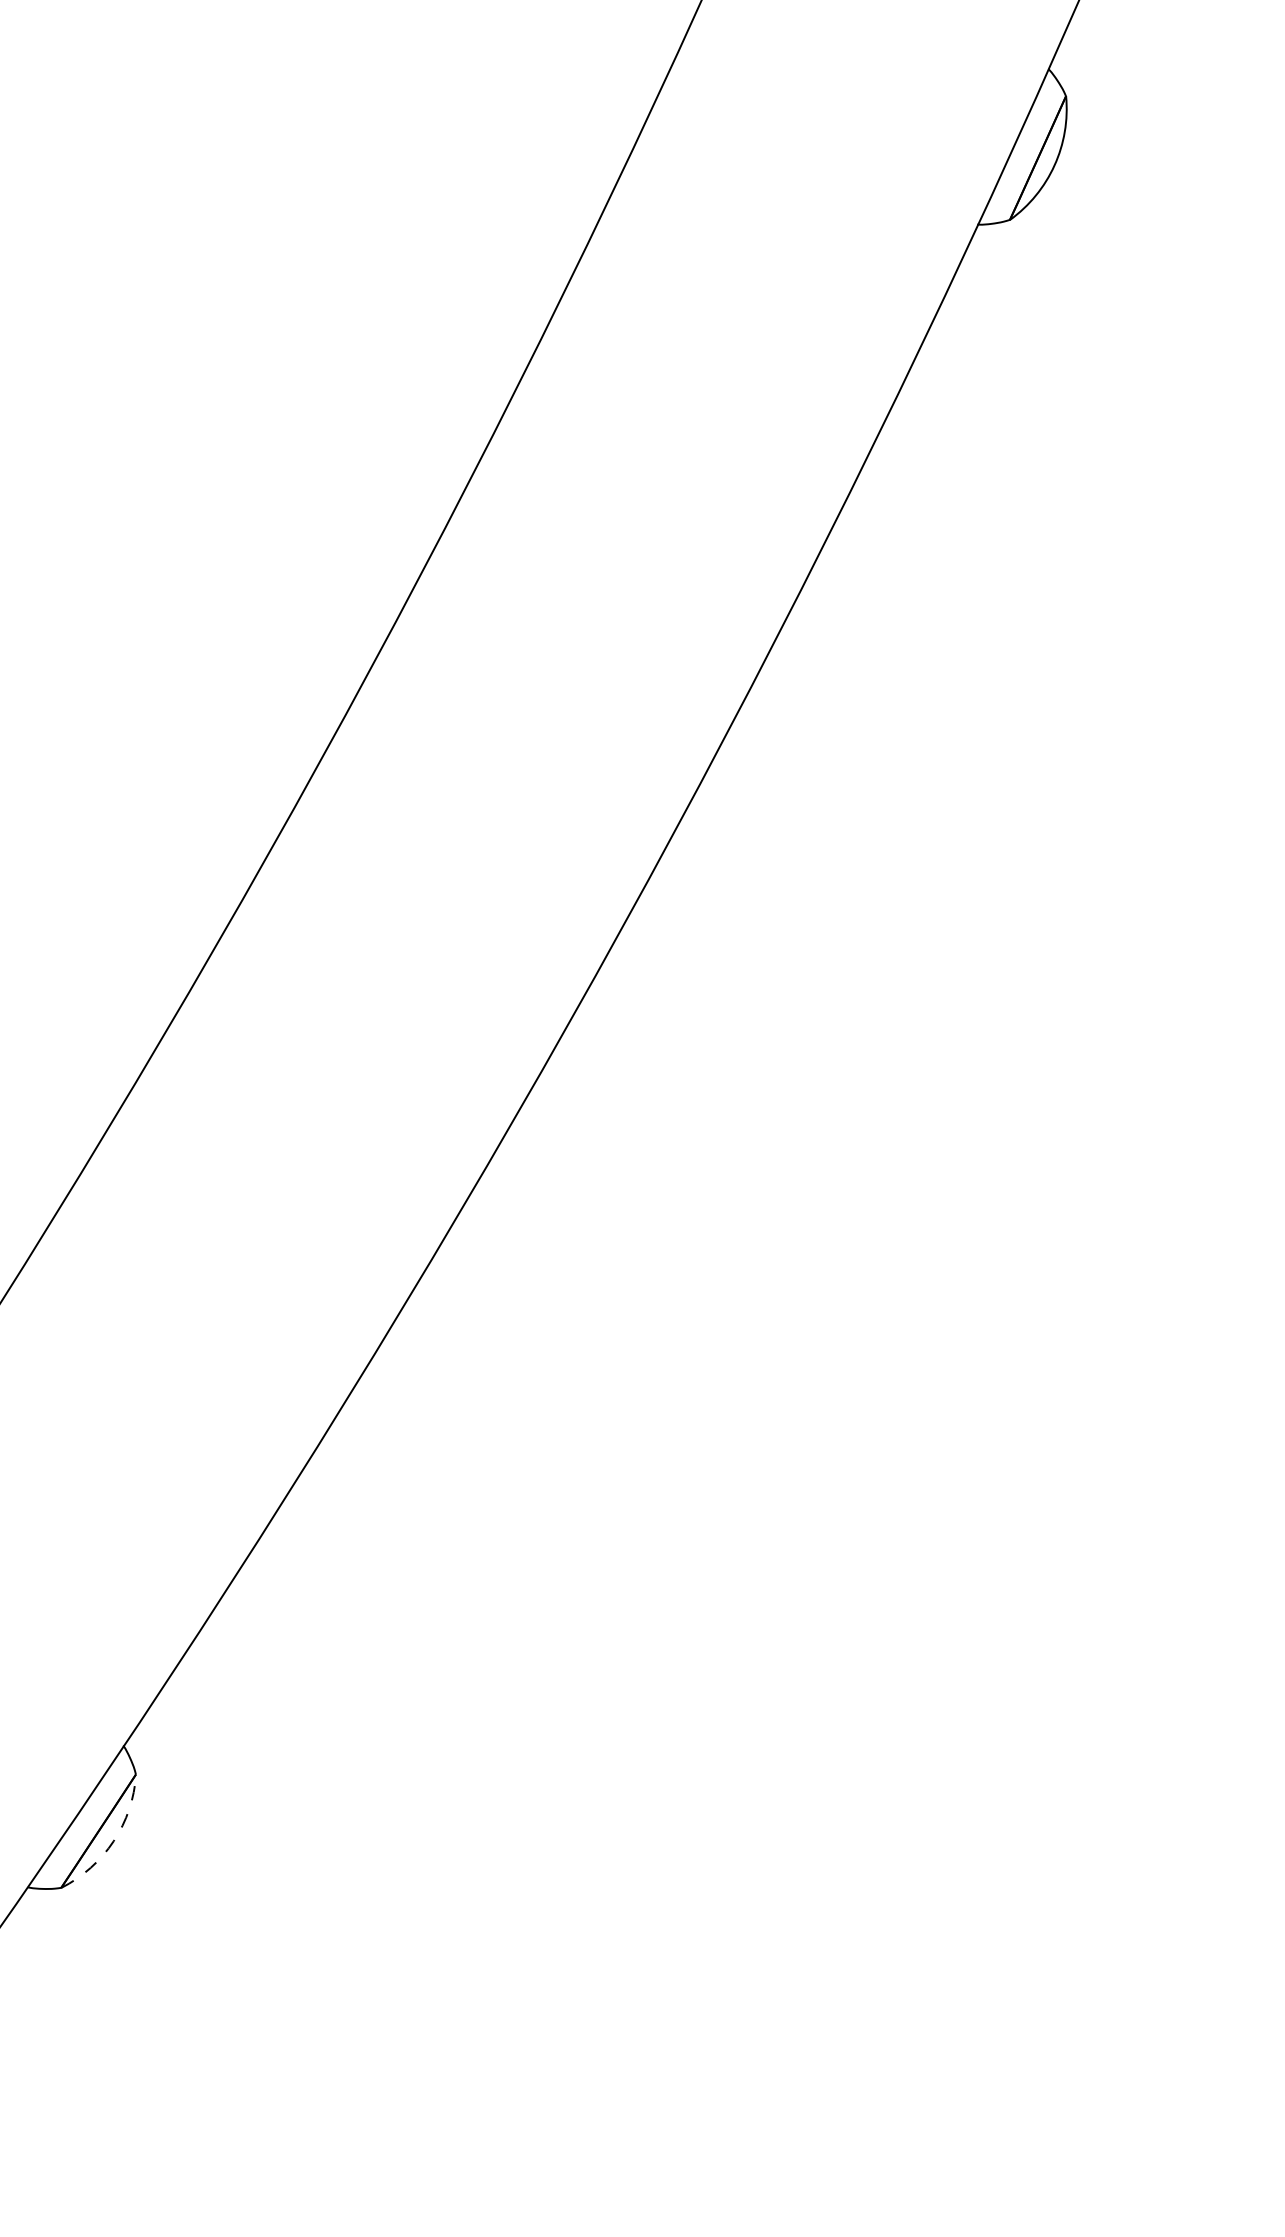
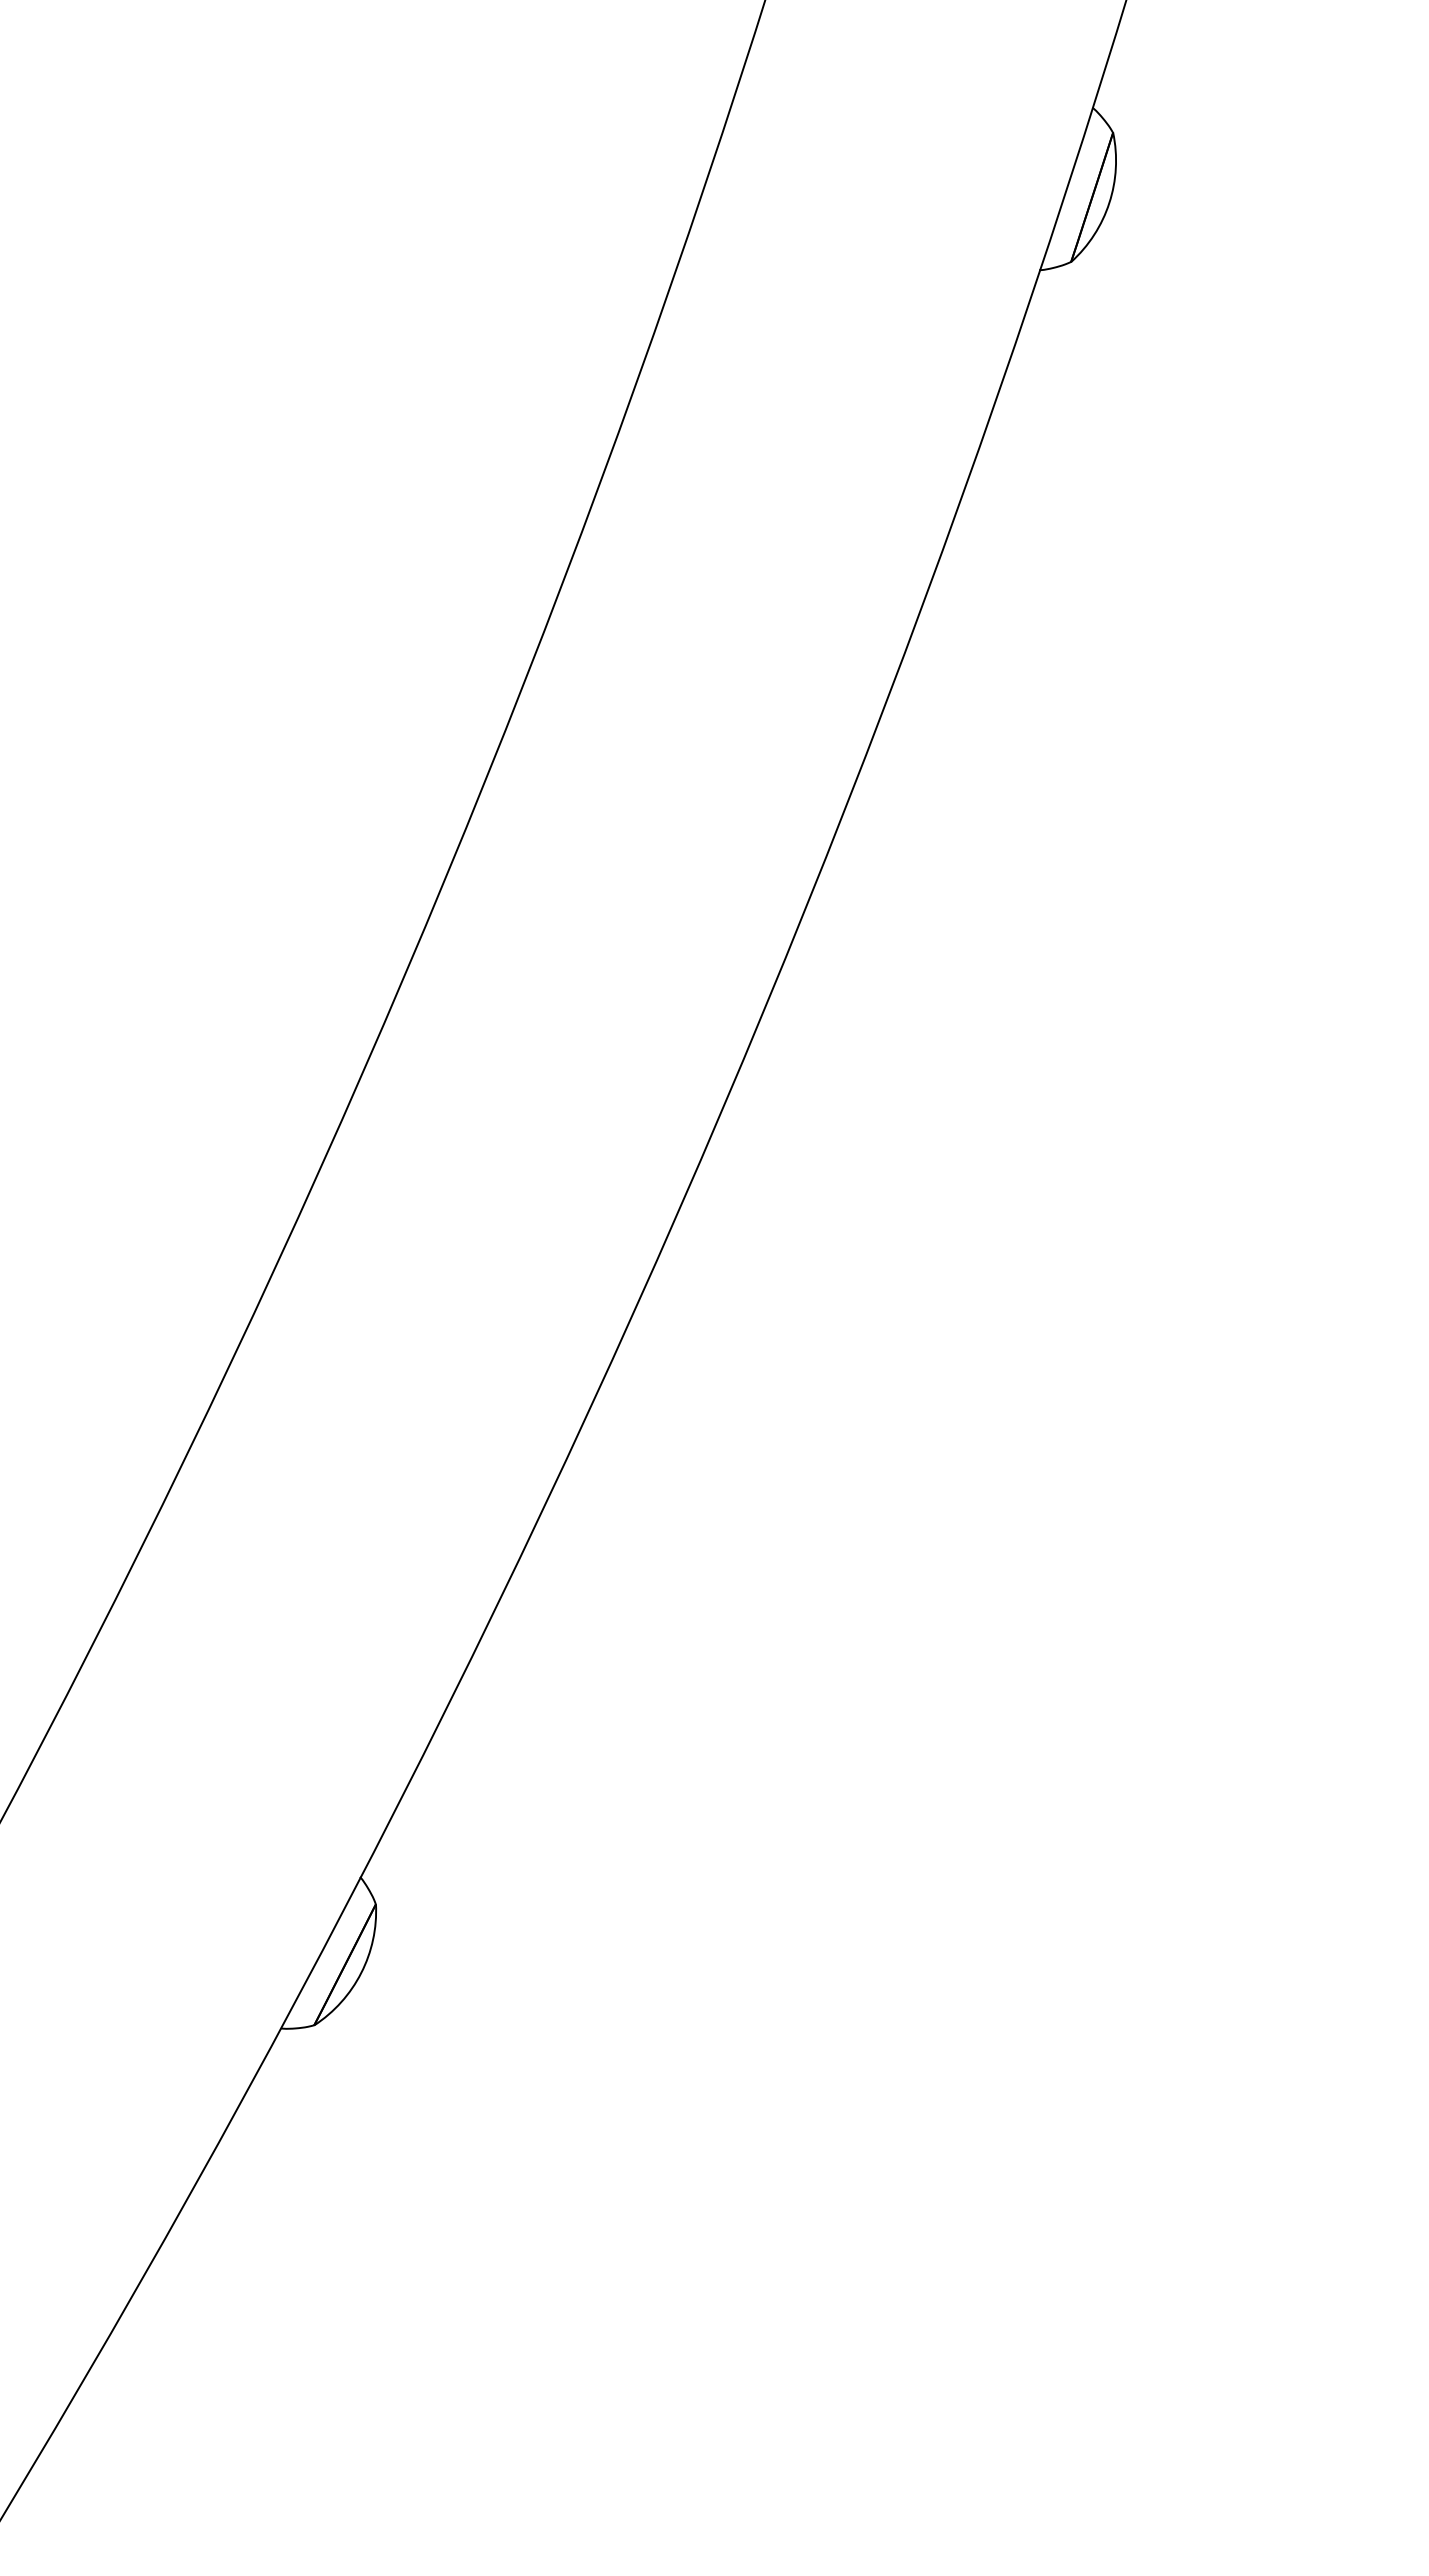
arc: (113, 1841) -> (361, 1973), dashed -> solid

